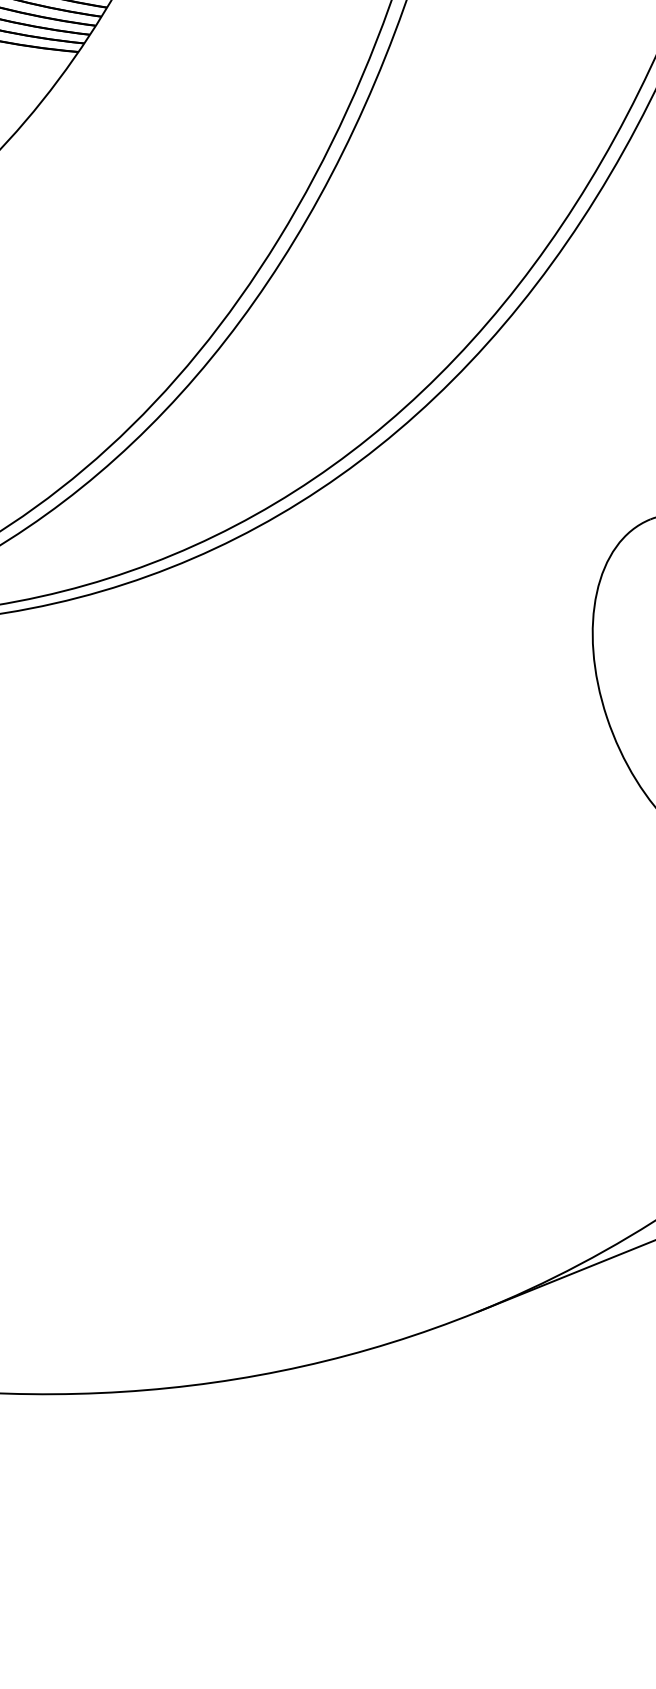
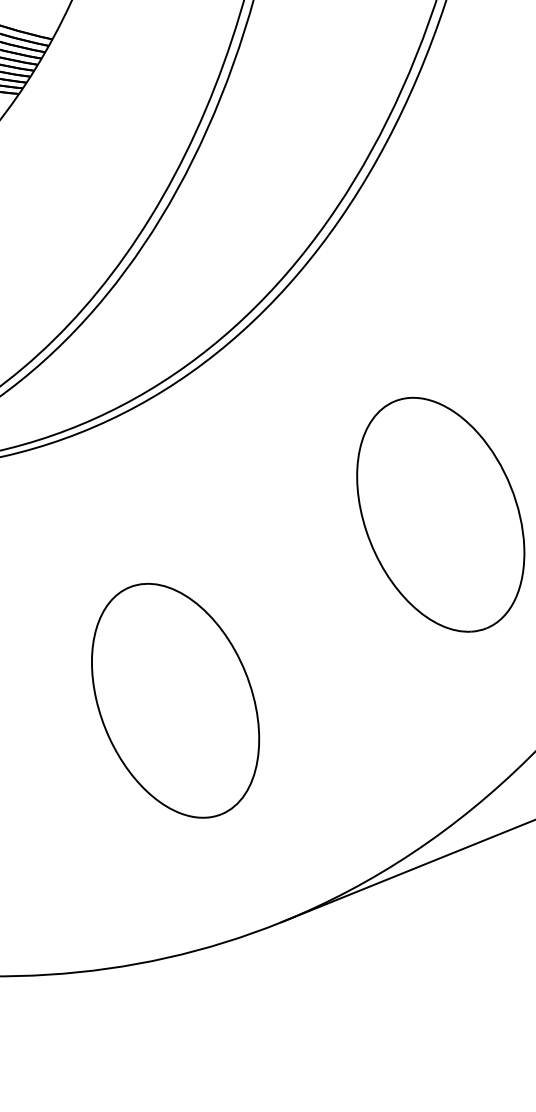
part: (316, 974) -> (175, 700), added

